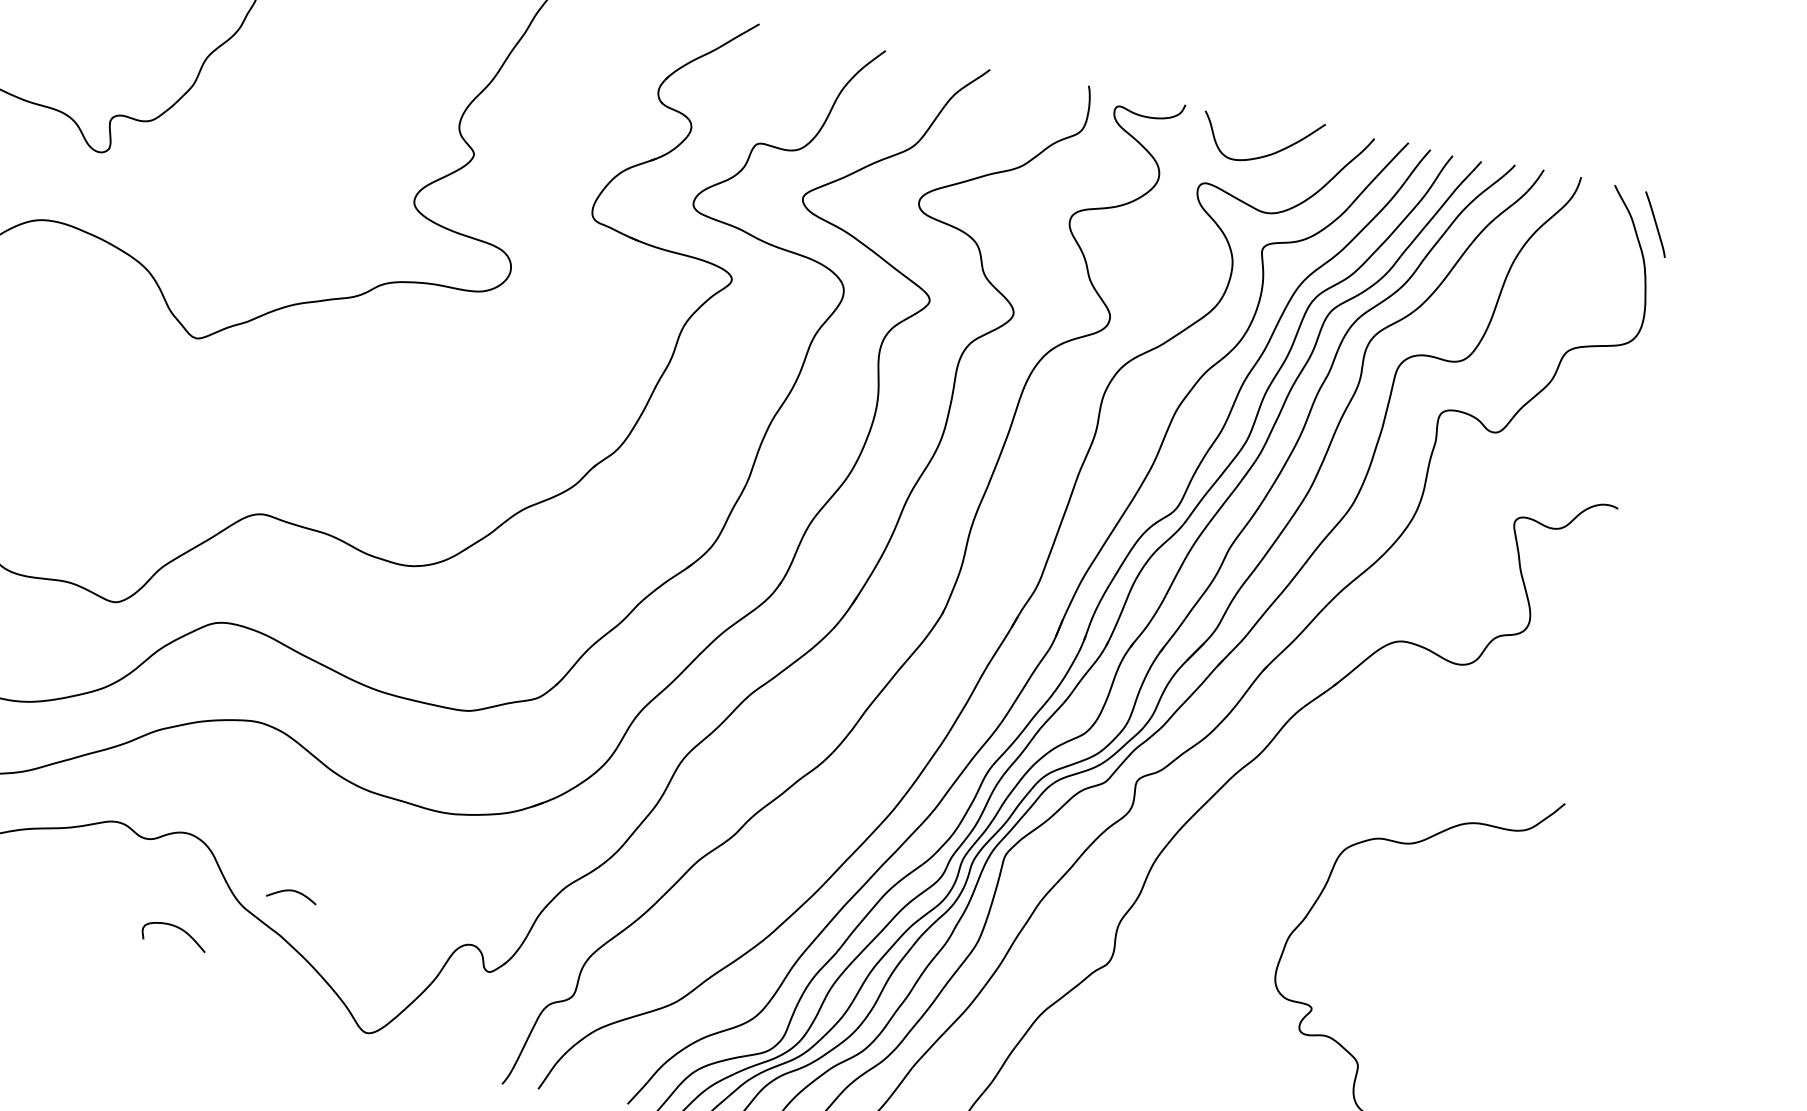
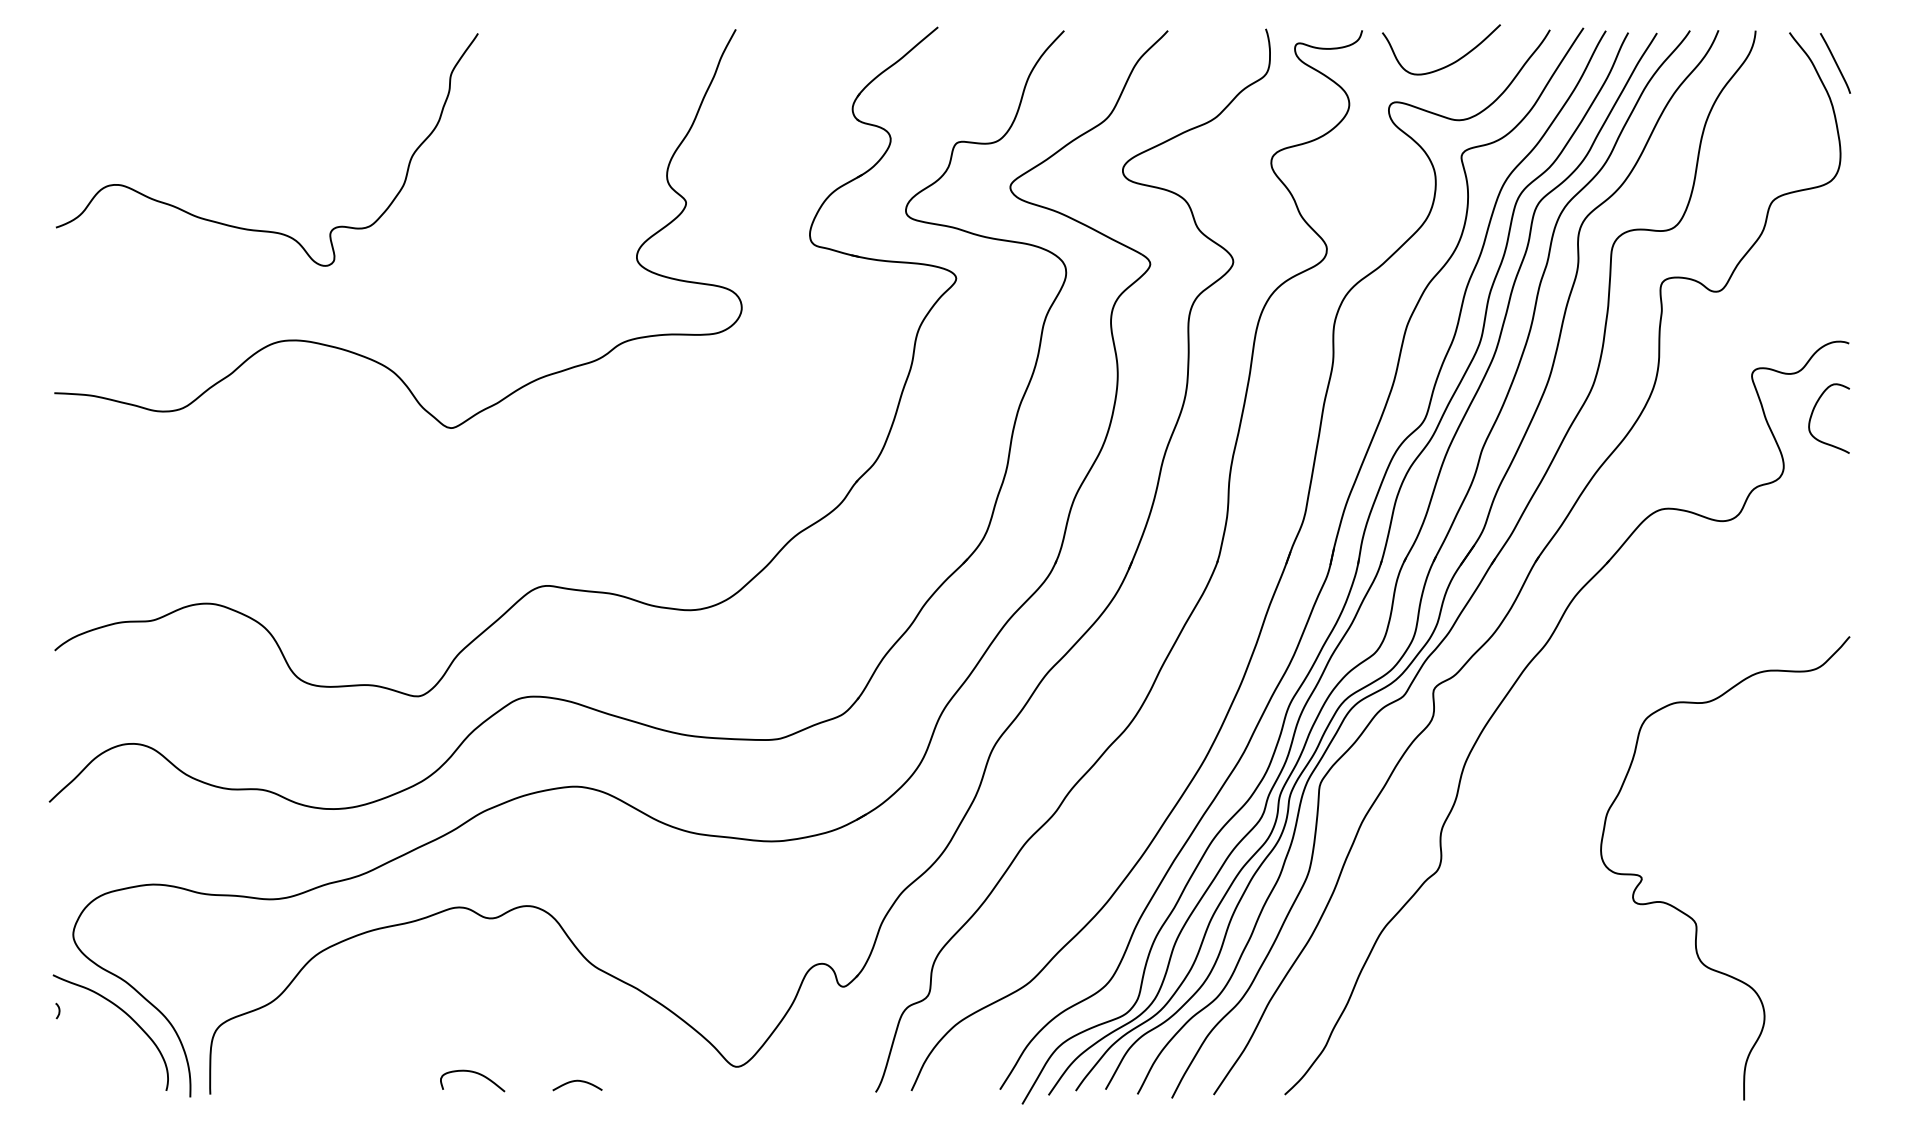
curve: (1570, 569) -> (1814, 410), added
curve: (292, 891) -> (577, 1081), moved
curve: (177, 928) -> (474, 1073), moved

